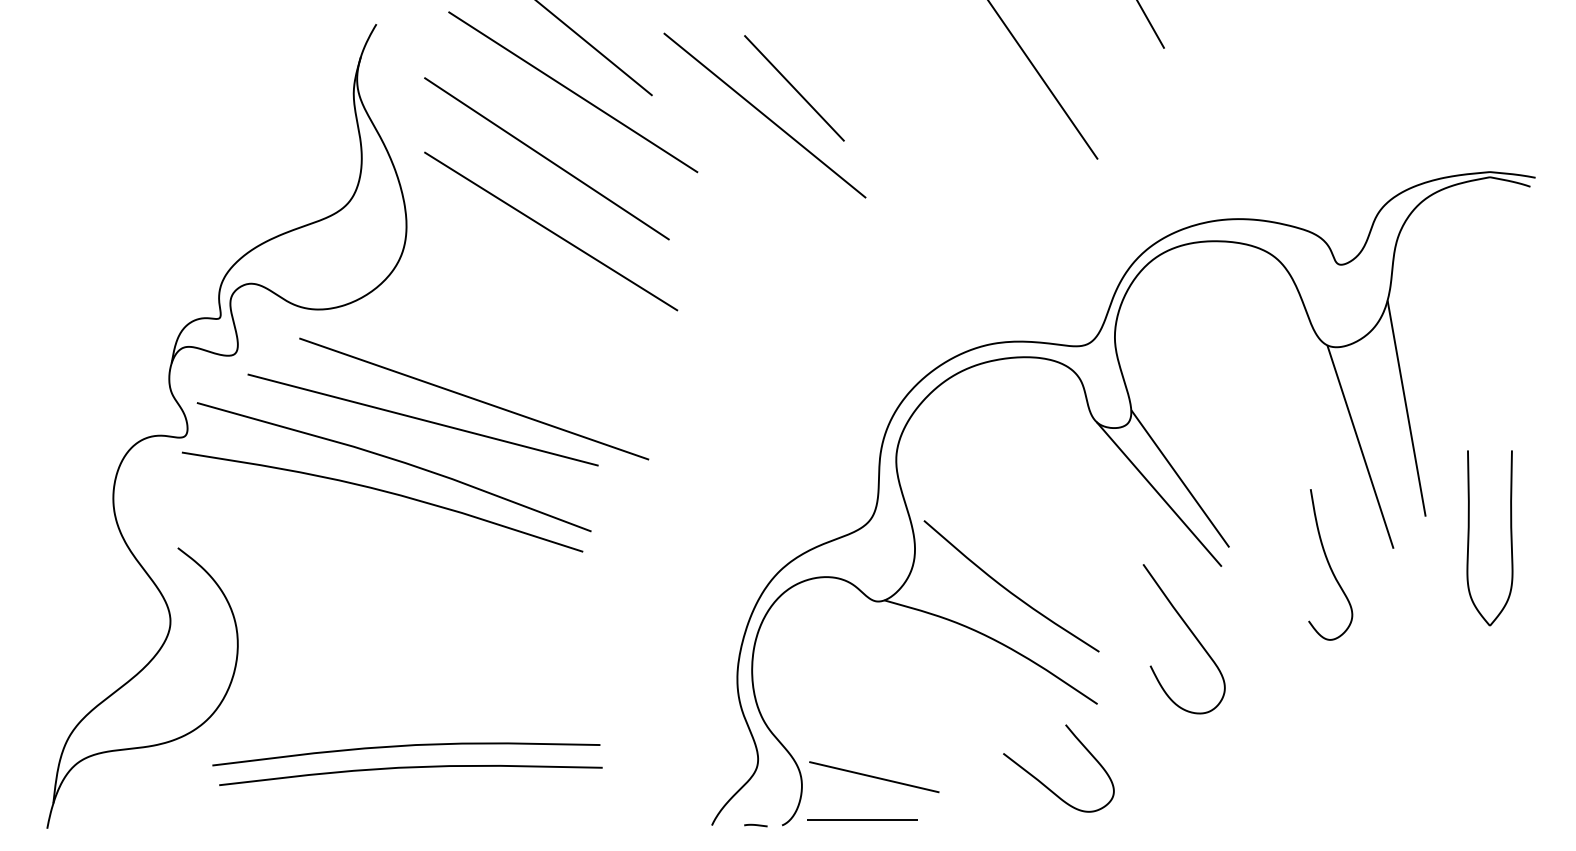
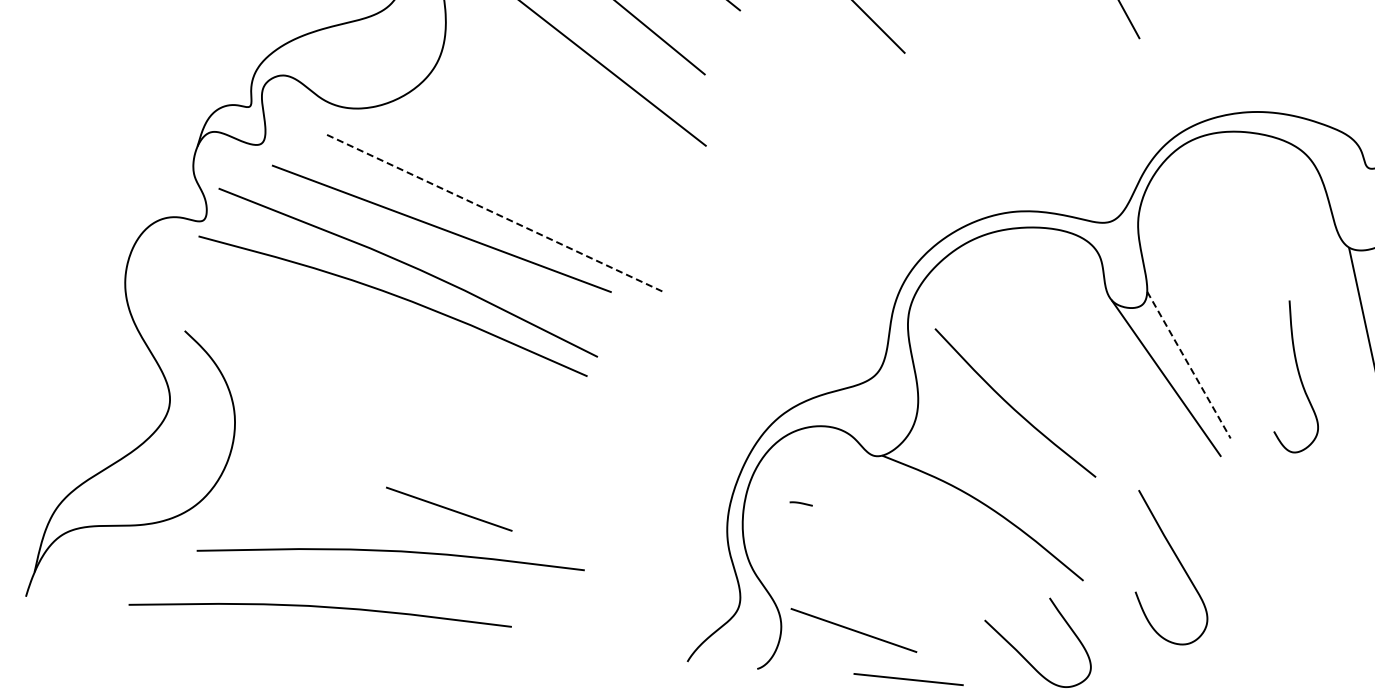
line: (474, 399) -> (495, 213), solid -> dashed
line: (1180, 479) -> (1189, 365), solid -> dashed
curve: (1330, 564) -> (1301, 377), moved
curve: (1008, 589) -> (1012, 405), moved
curve: (1191, 633) -> (1179, 563), moved
line: (459, 698) -> (449, 509), added
curve: (410, 768) -> (320, 607), moved
line: (862, 819) -> (908, 678), moved
curve: (755, 825) -> (800, 503), moved

